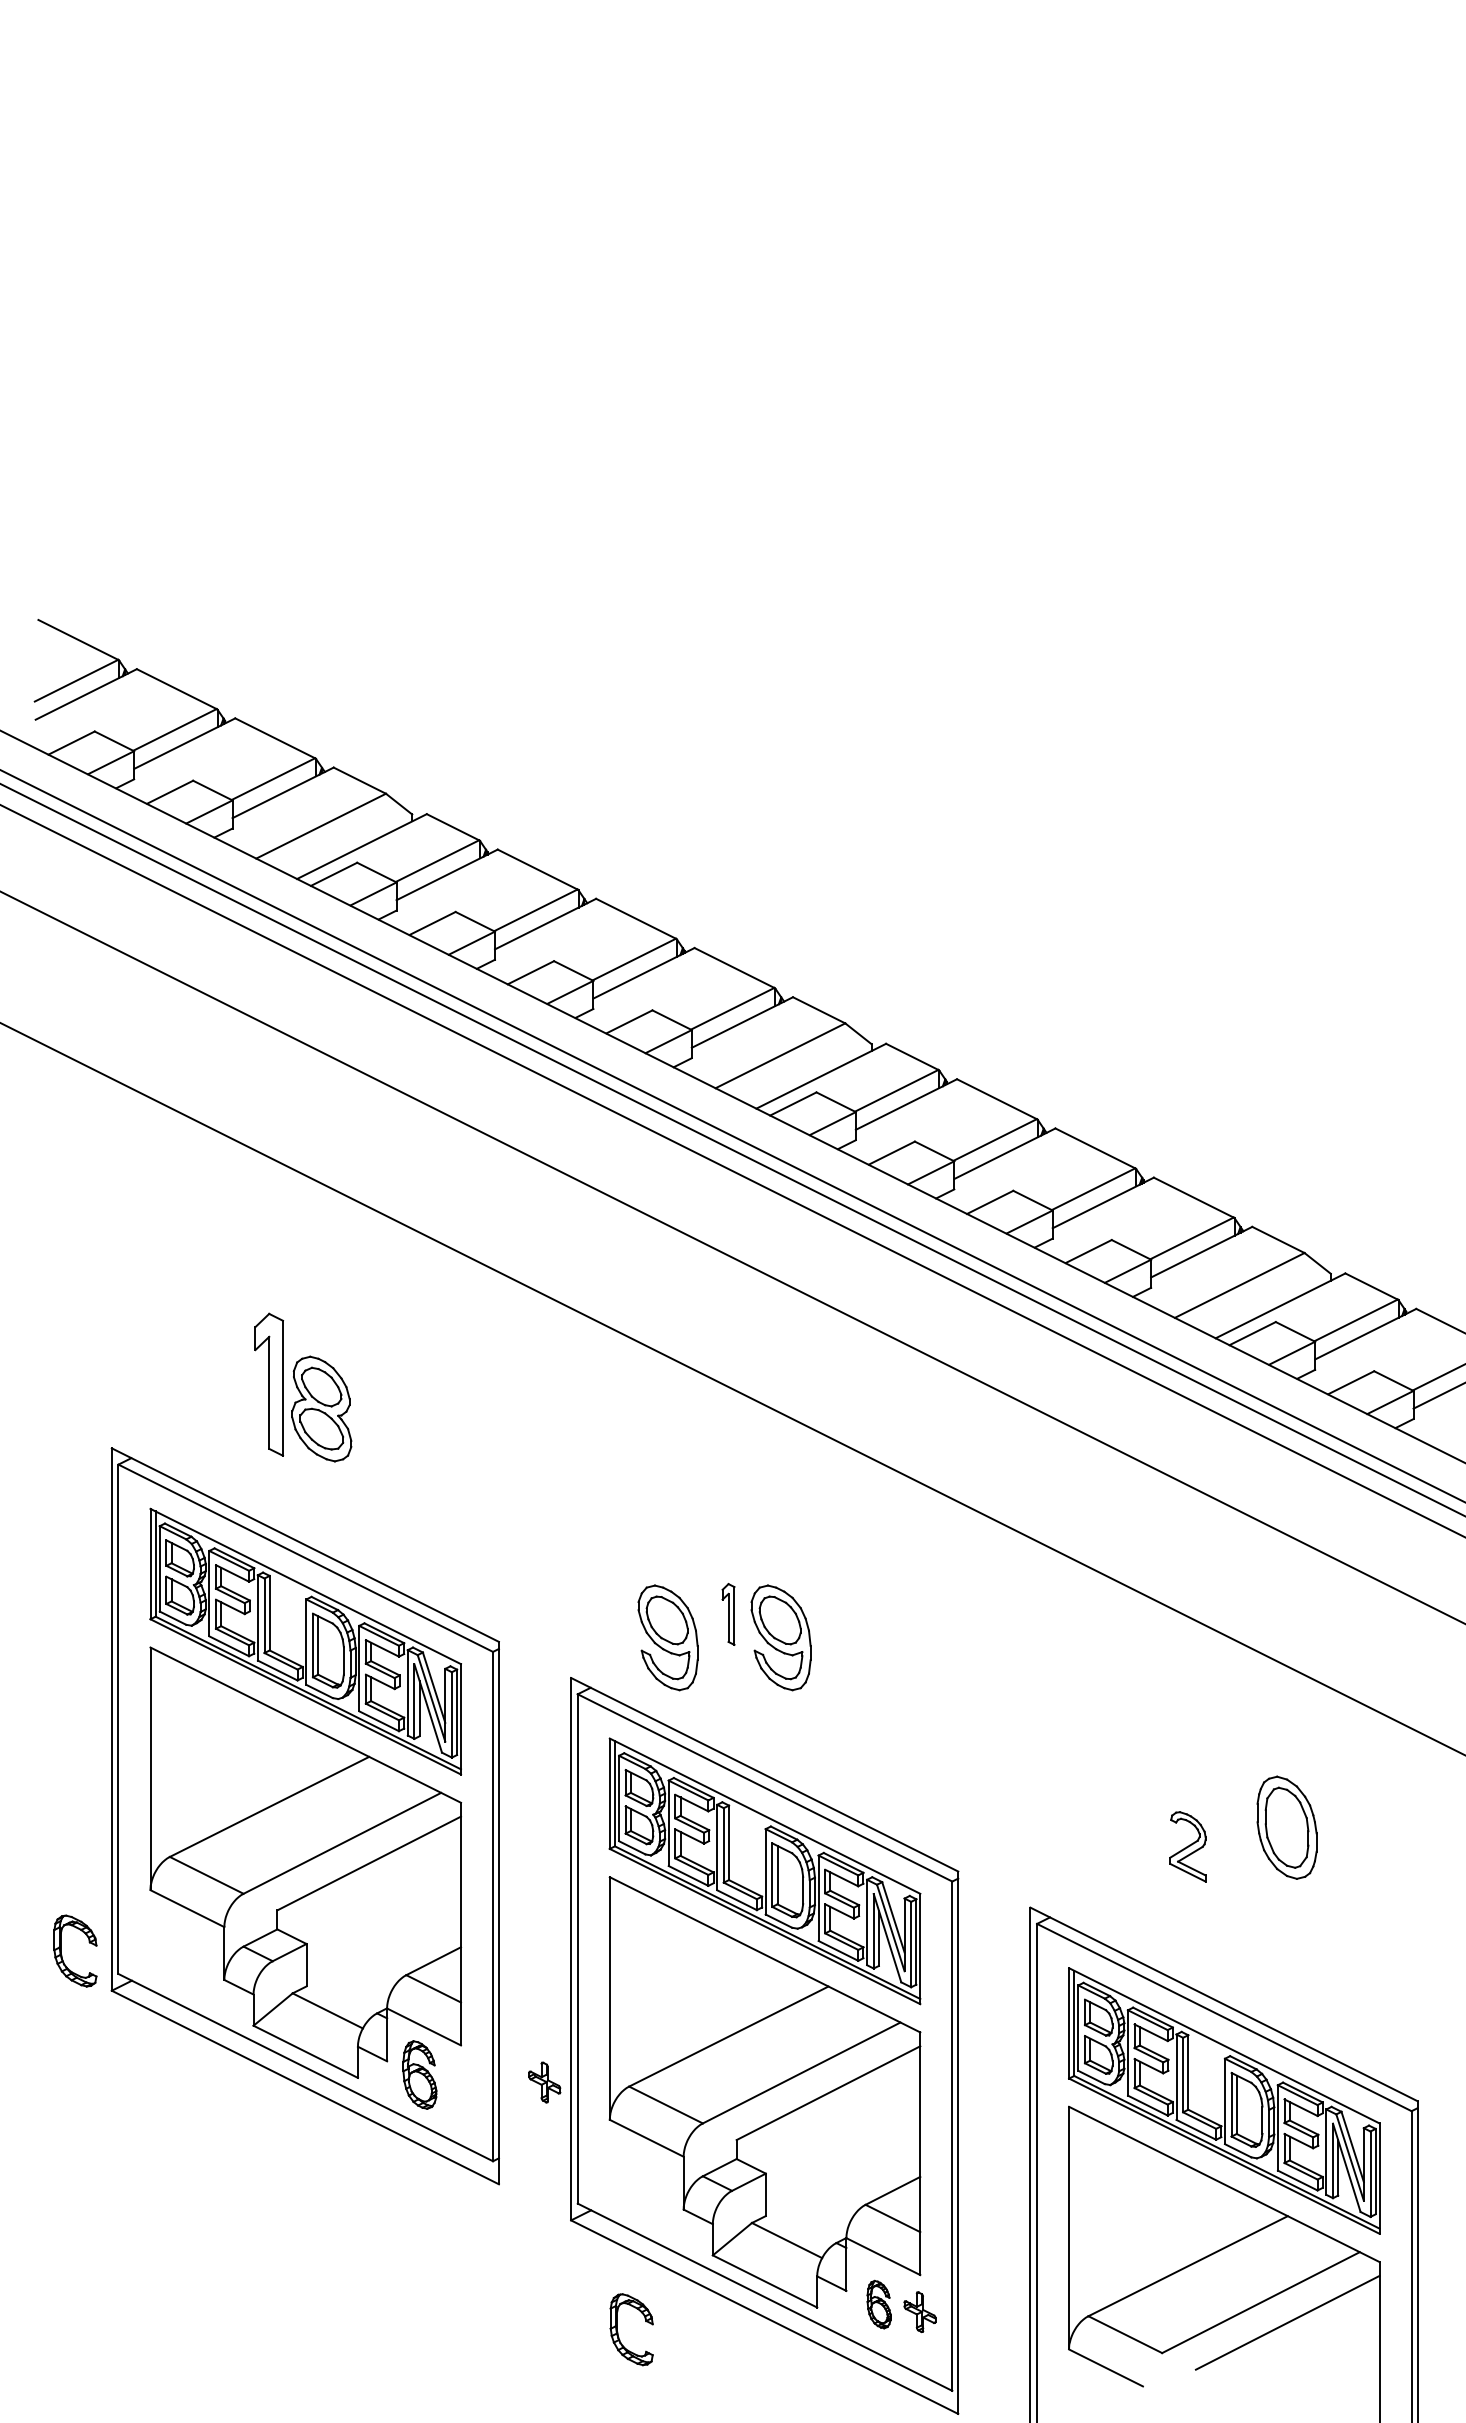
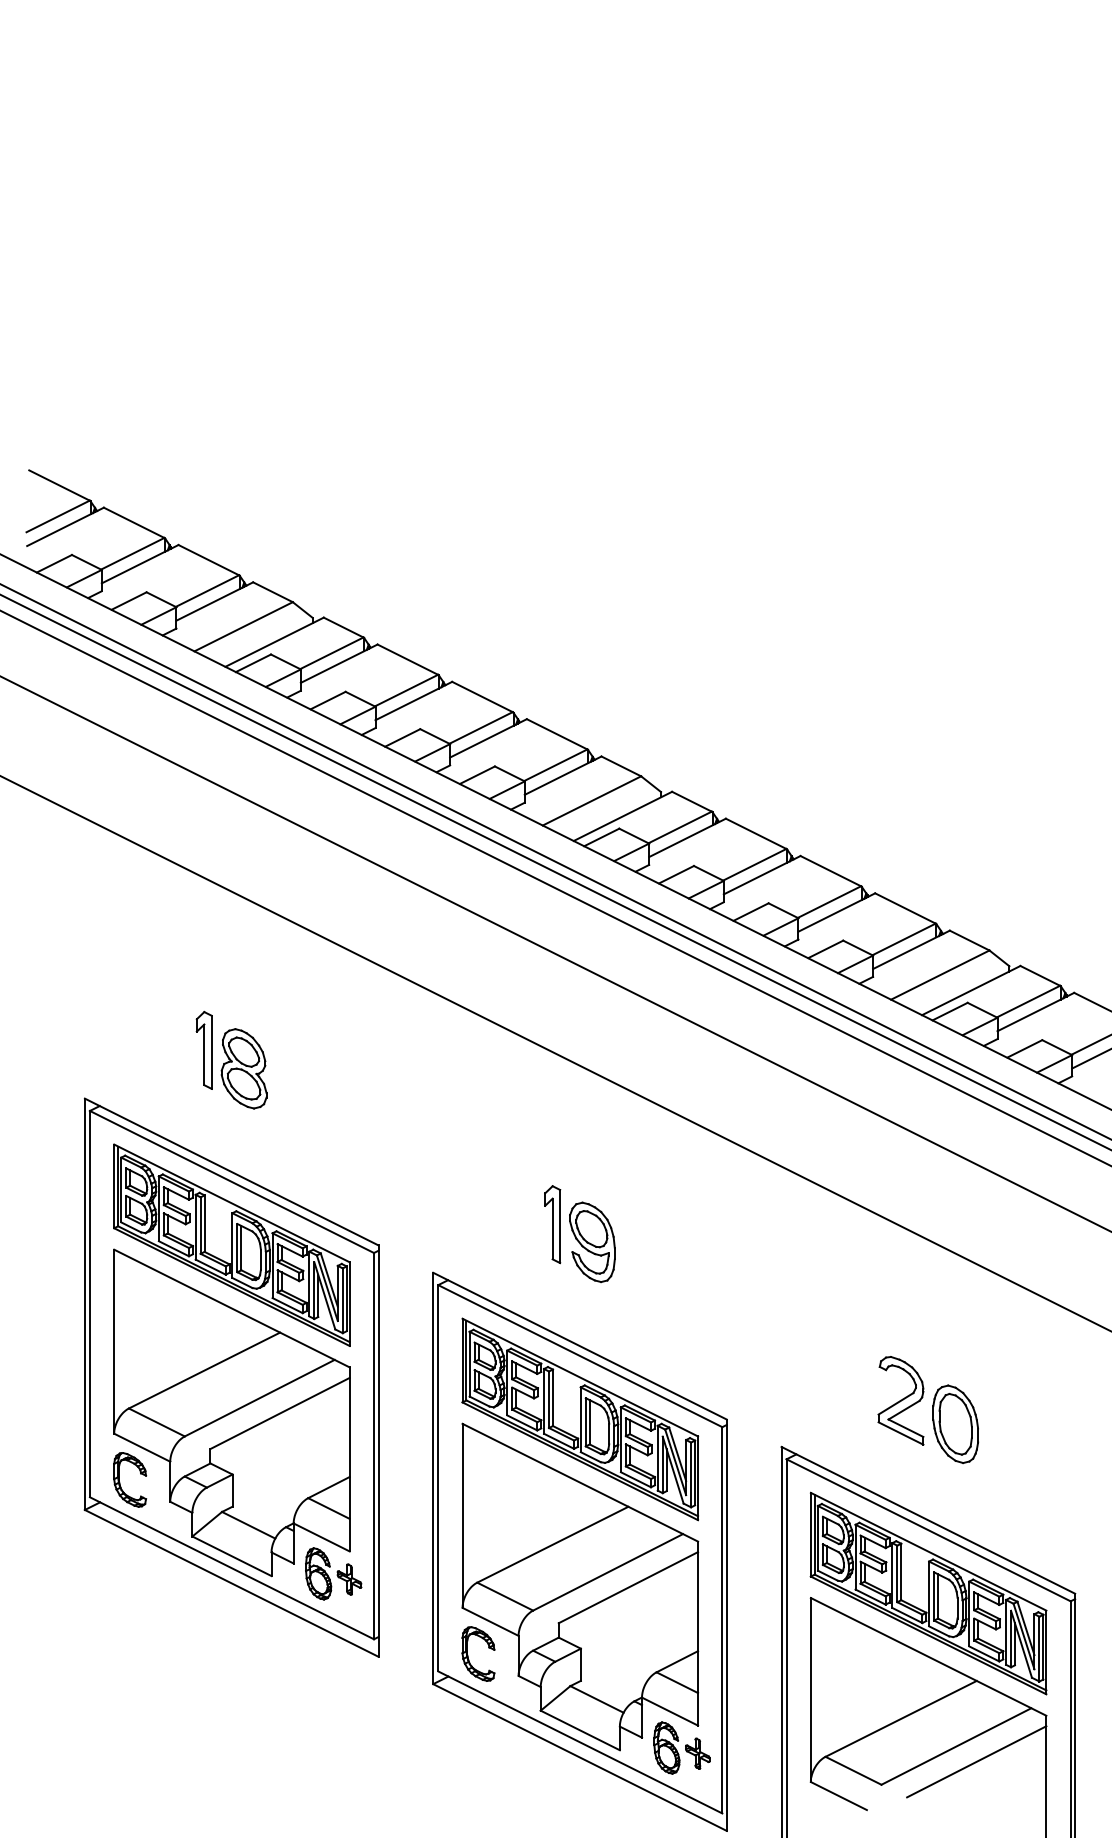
part: (269, 1384) -> (204, 1050), size x0.71
part: (728, 1614) -> (552, 1224), size x1.67
part: (667, 1637) -> (506, 1242), removed
part: (1286, 1827) -> (955, 1424), moved
part: (1187, 1846) -> (900, 1400), size x1.67
part: (62, 1955) -> (120, 1483), moved
part: (544, 2082) -> (349, 1579), moved
part: (878, 2304) -> (666, 1747), size x1.43
part: (618, 2332) -> (468, 1656), moved

